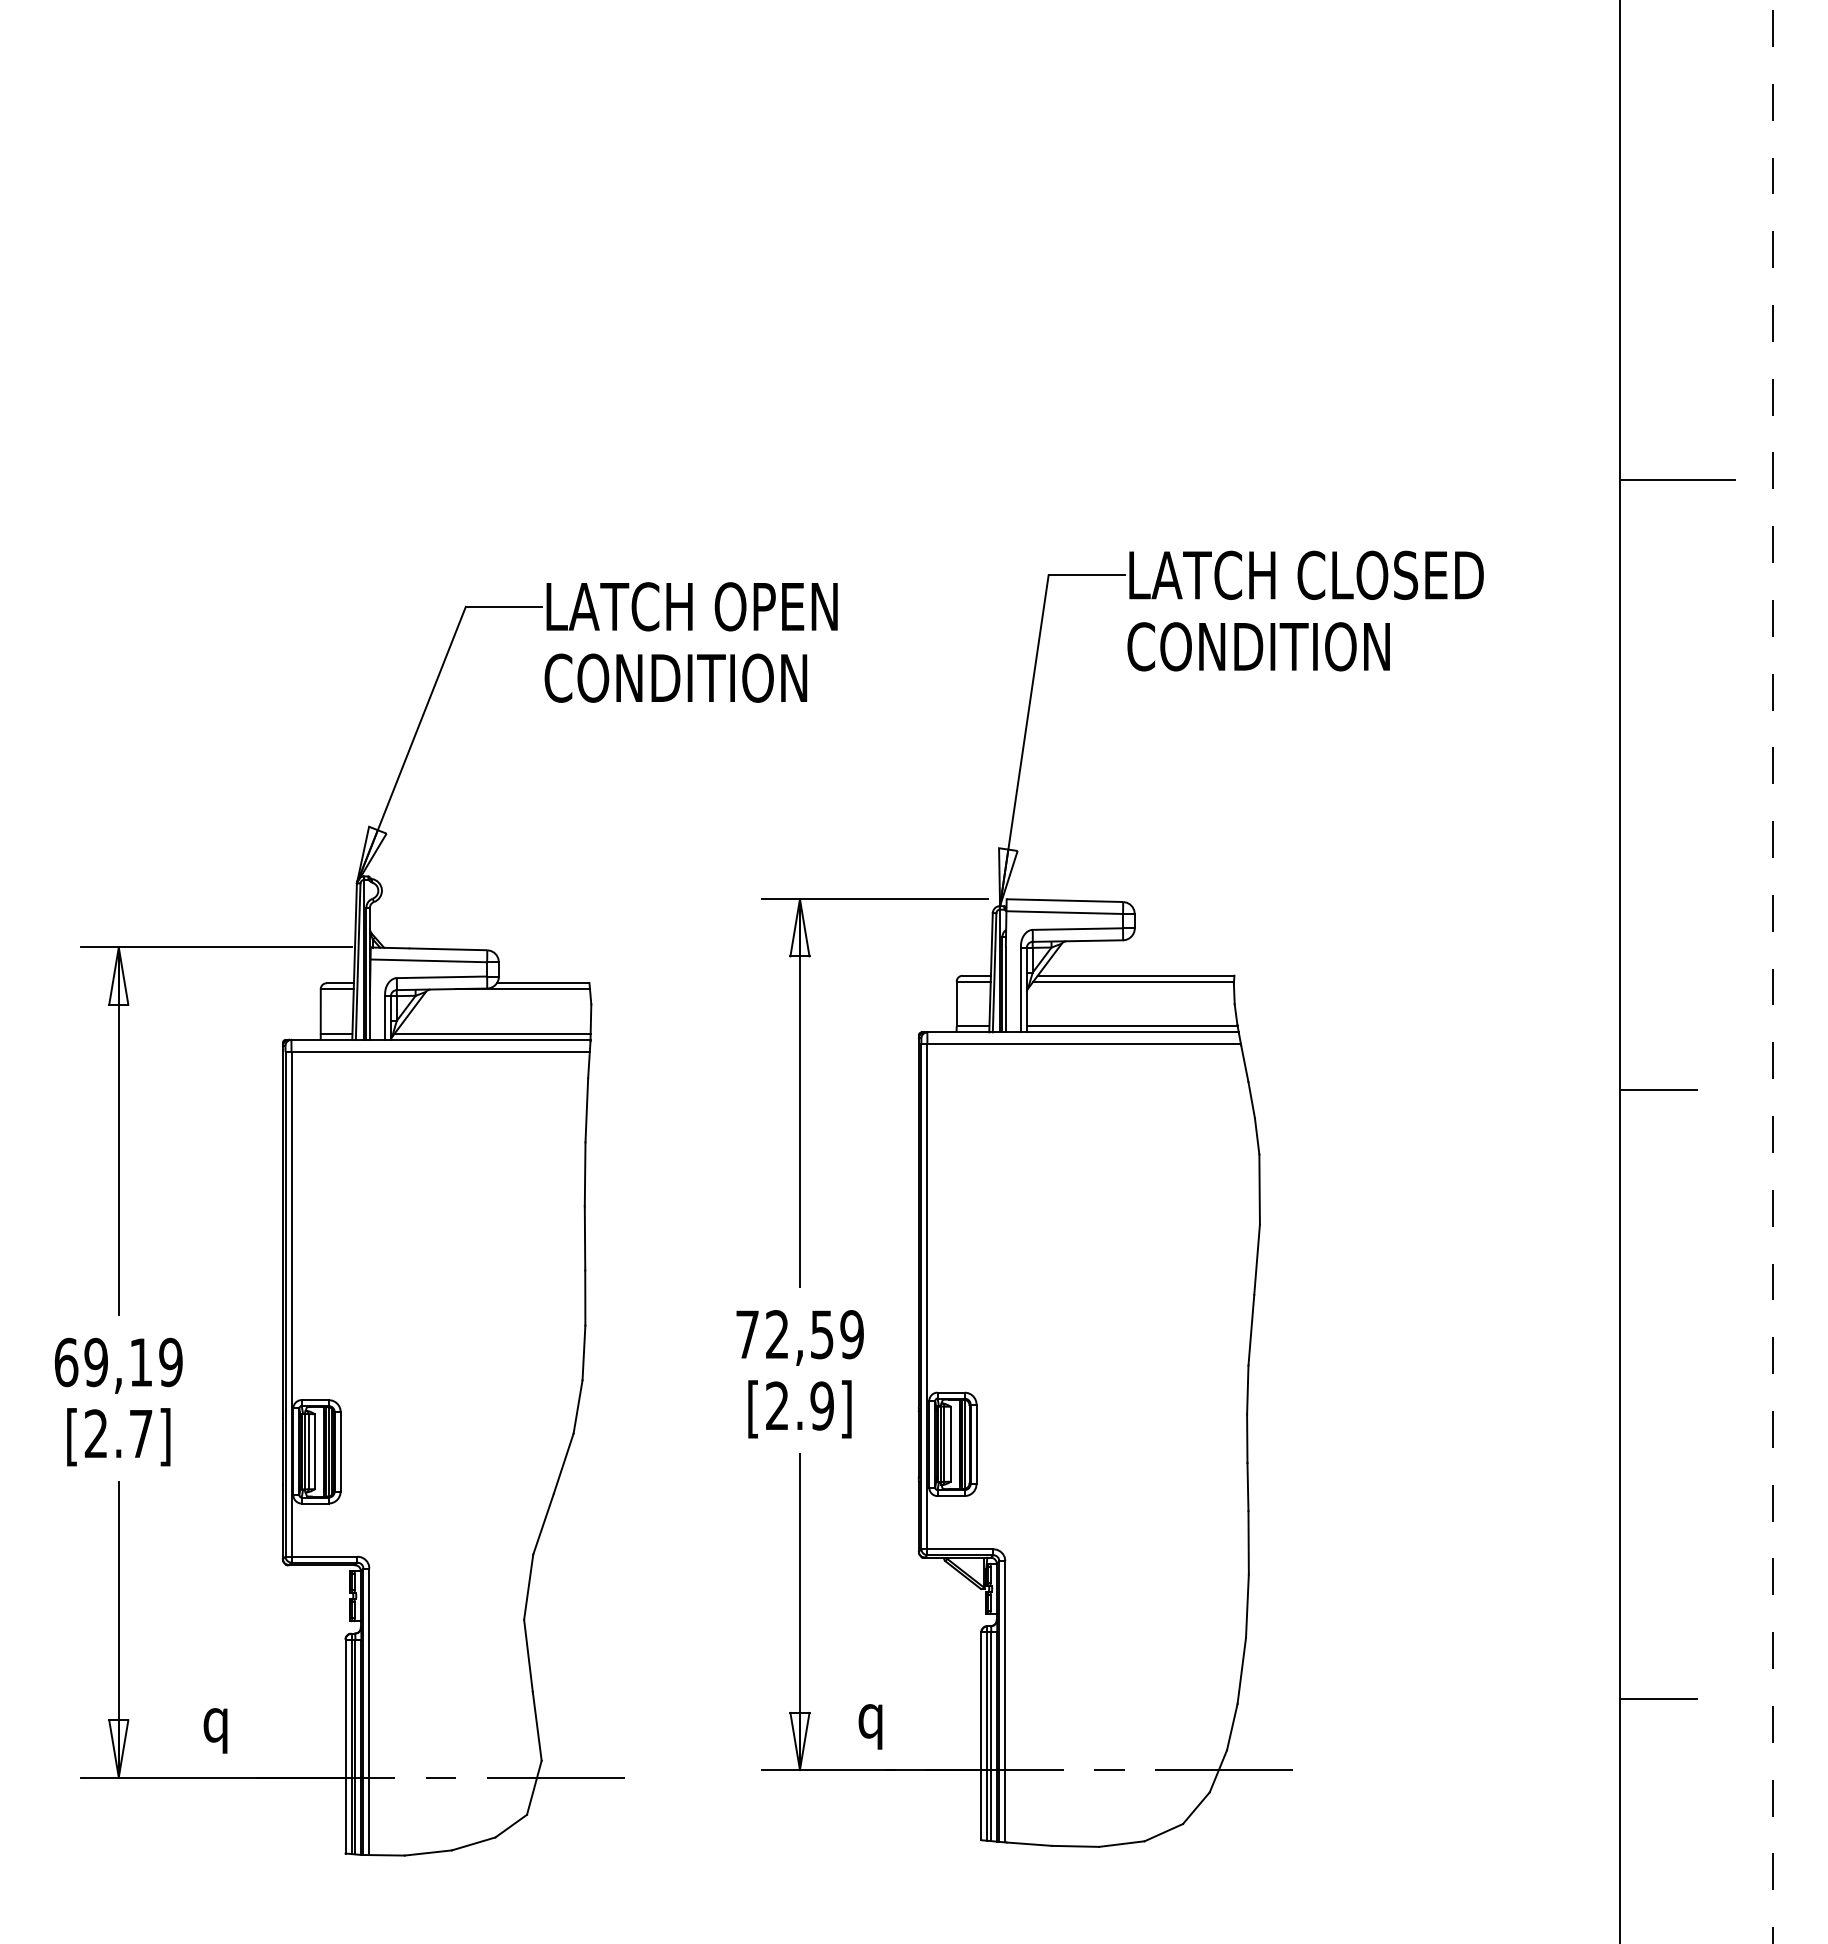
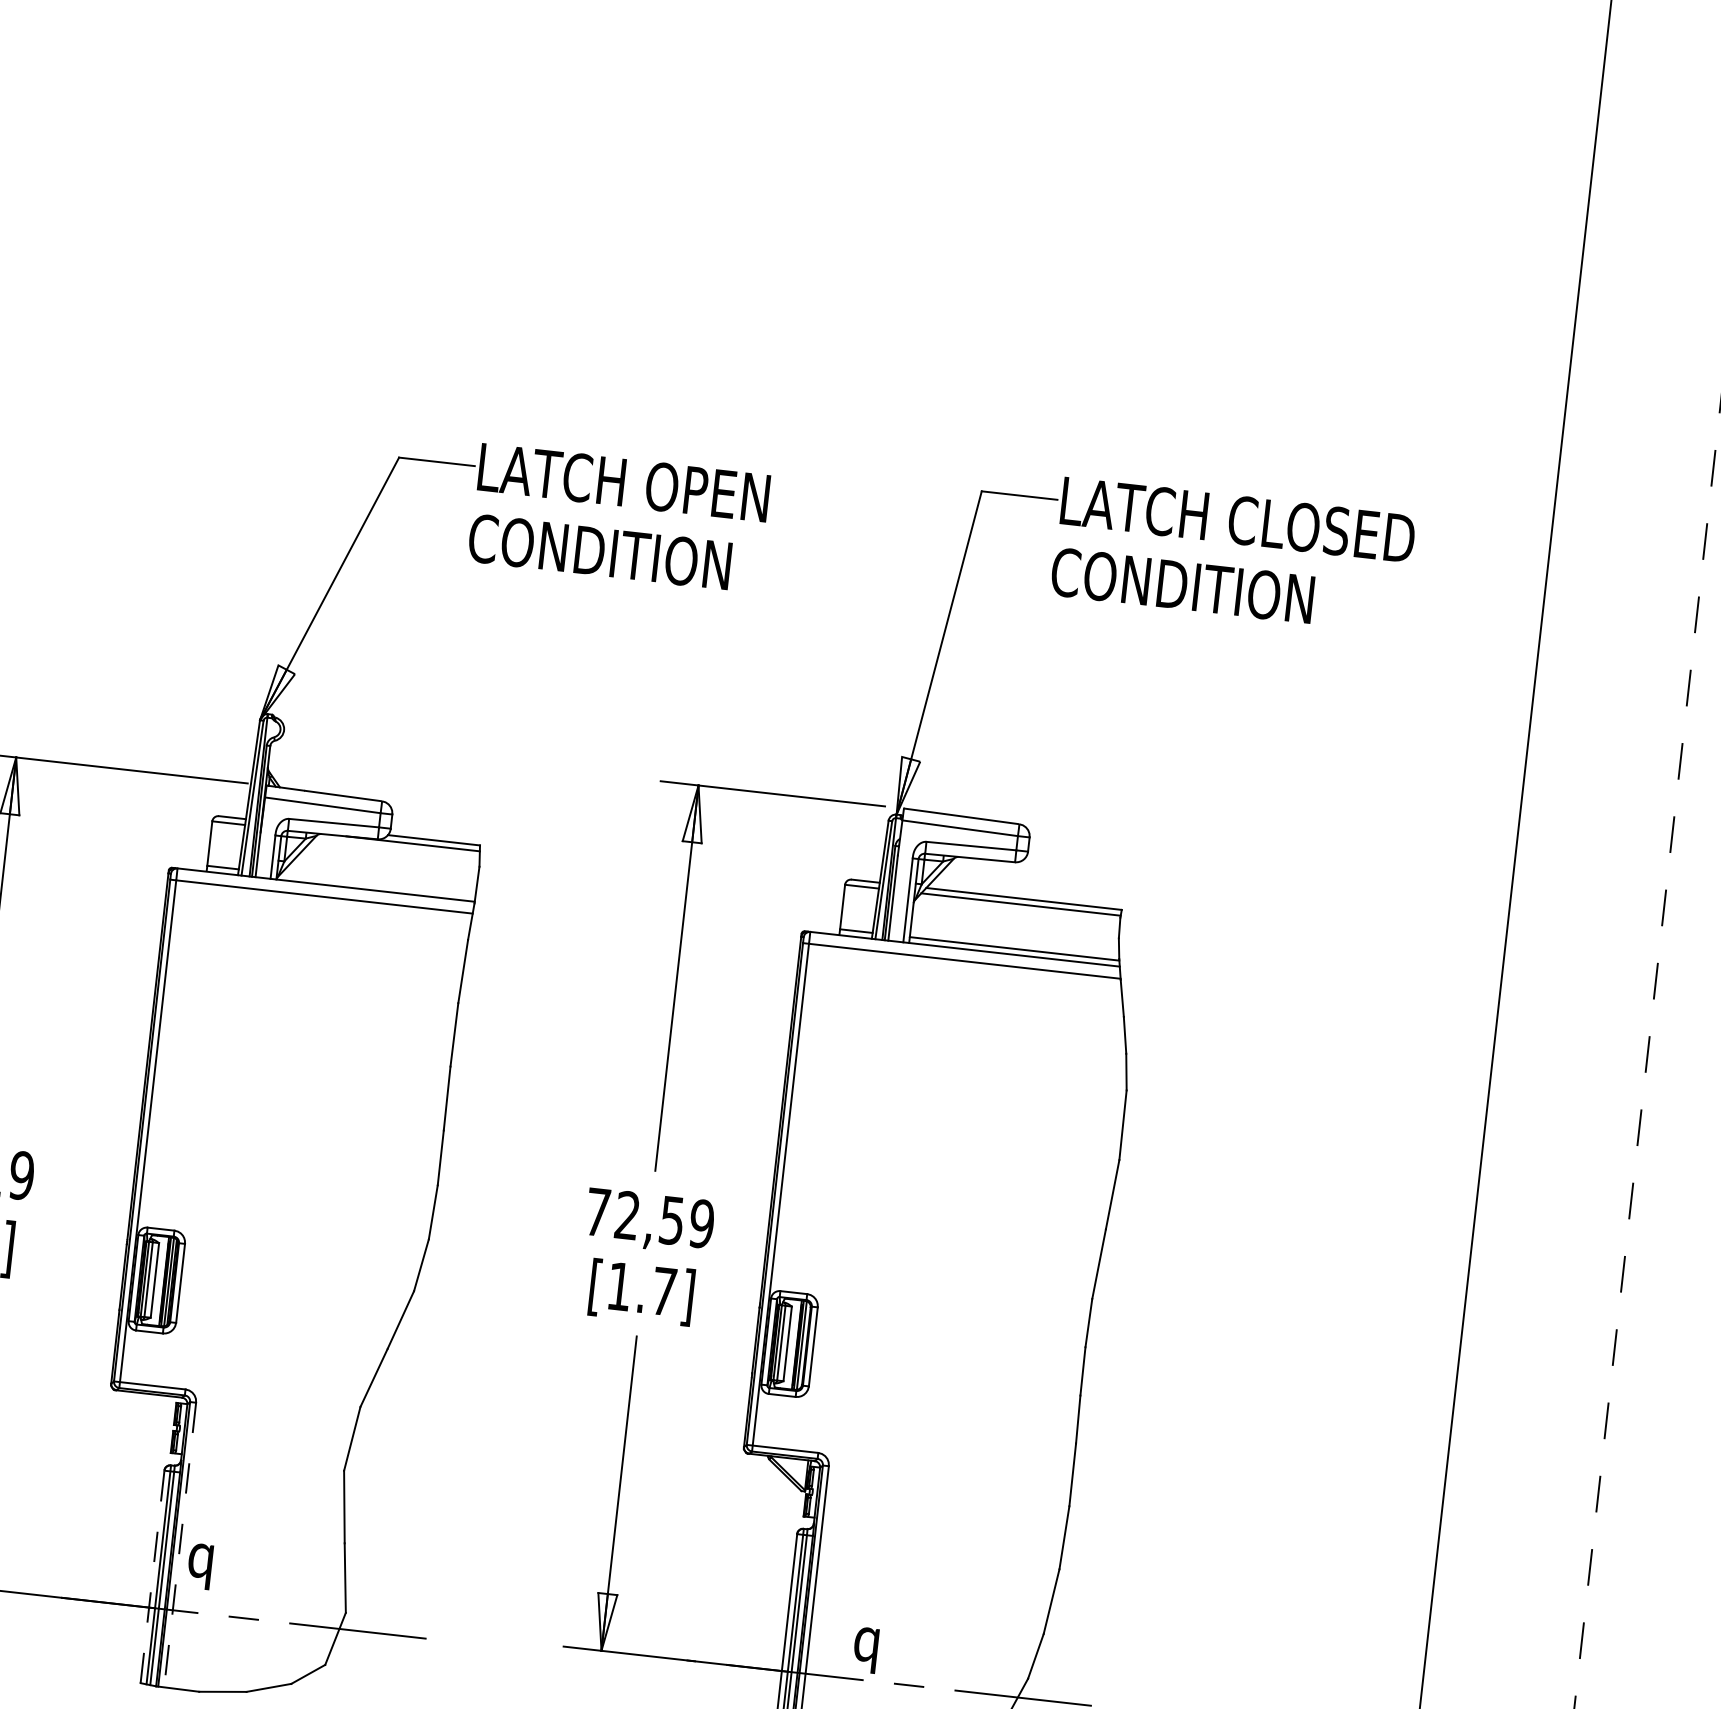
line: (1677, 480) -> (1617, 467), removed
line: (492, 1033) -> (378, 884), removed
line: (1658, 1089) -> (1530, 1070), removed
text: (799, 1405) -> (641, 1288), [2.9] -> [1.7]
line: (1658, 1698) -> (1462, 1675), removed
line: (369, 1712) -> (180, 1545), solid -> dashed
text: (870, 1726) -> (865, 1649), moved
text: (215, 1730) -> (199, 1566), moved
line: (345, 1746) -> (152, 1576), solid -> dashed

